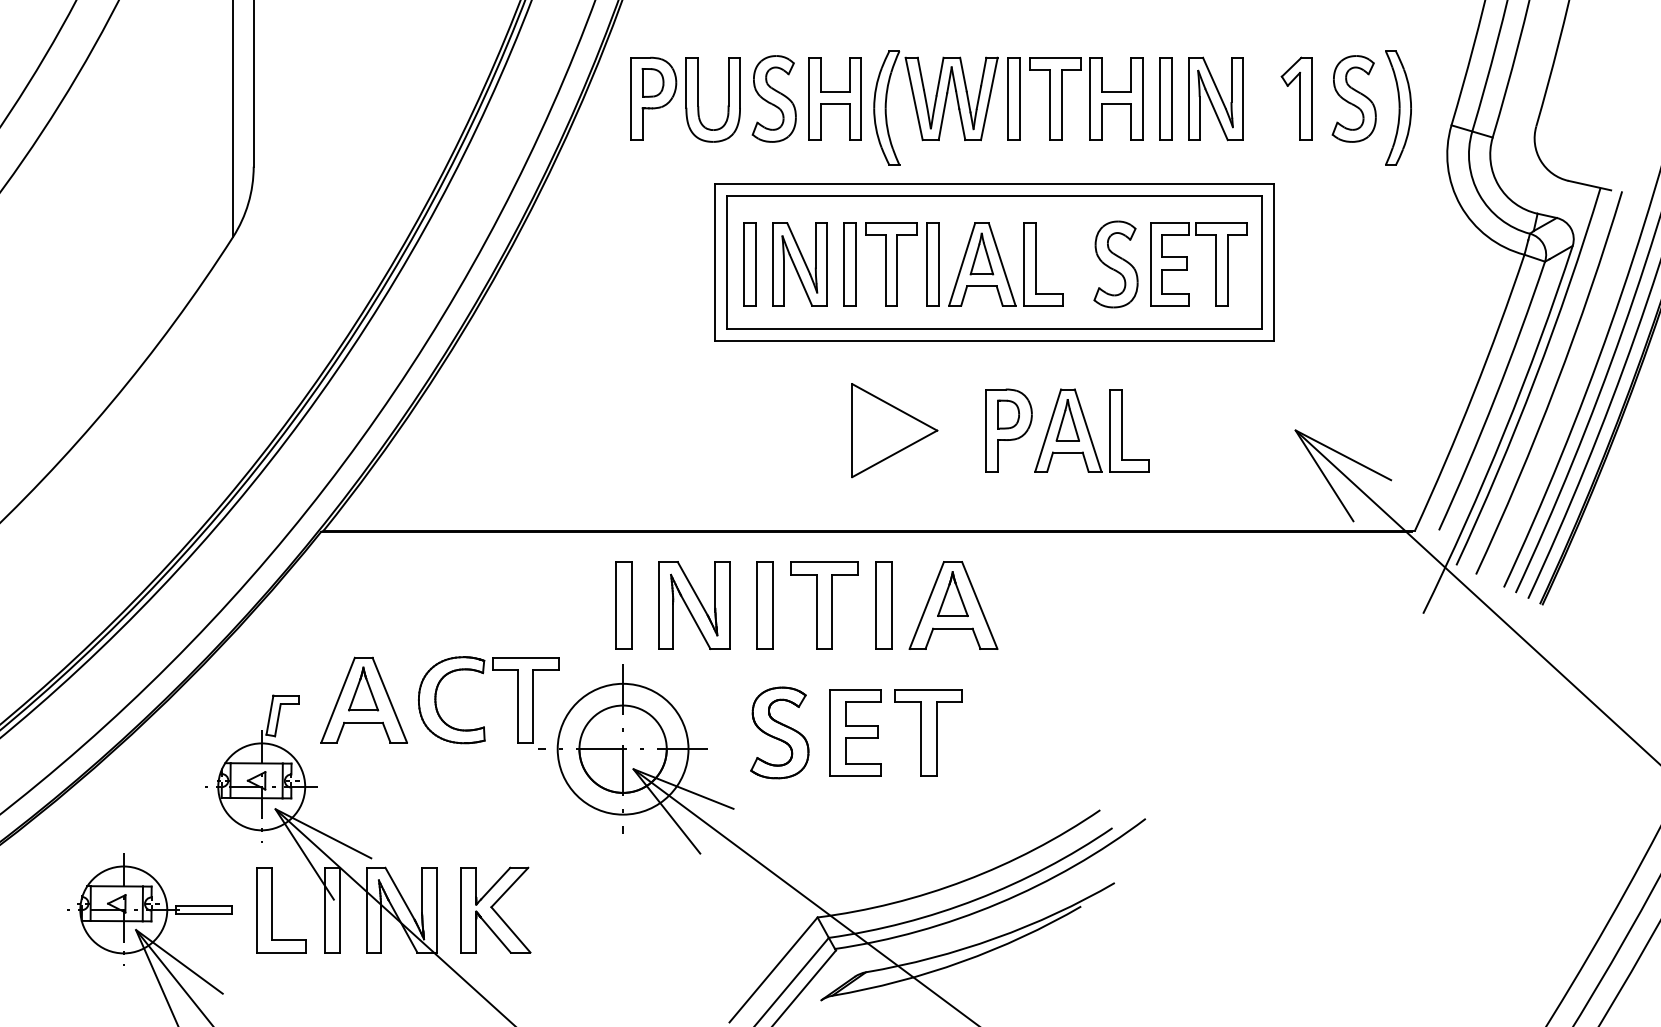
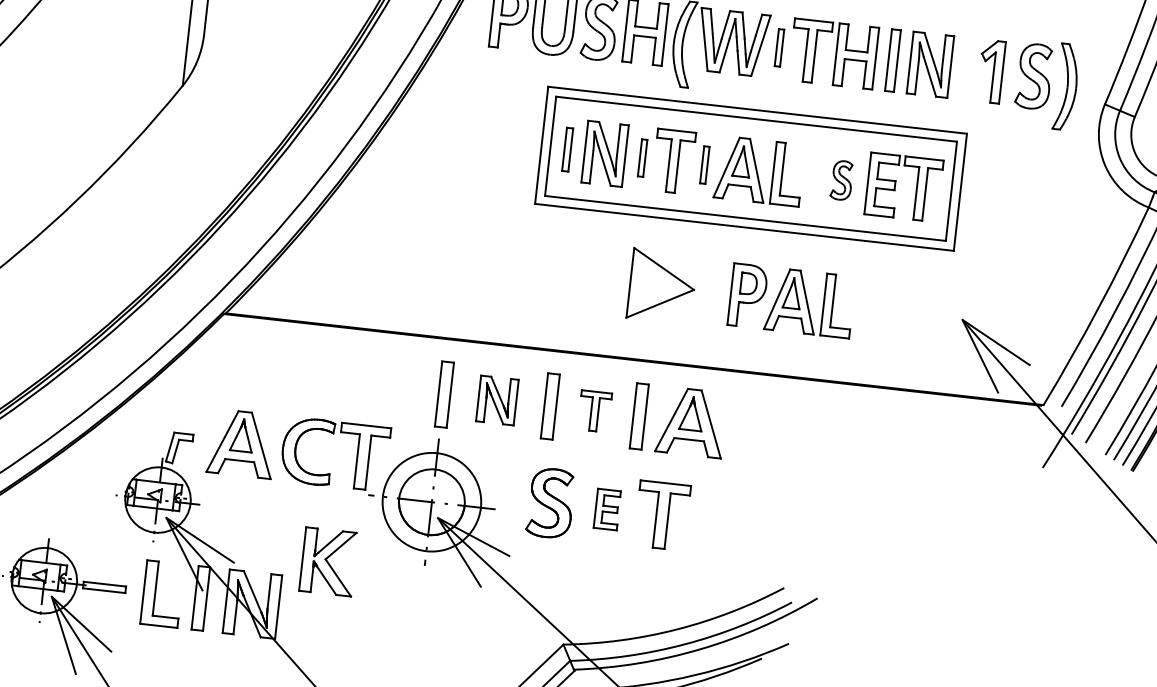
part: (1013, 98) -> (779, 47), size x0.6
part: (749, 264) -> (567, 149), size x0.7
part: (849, 264) -> (642, 158), size x0.6
part: (932, 264) -> (704, 165), size x0.6
part: (1115, 264) -> (841, 180), size x0.6
part: (694, 605) -> (497, 400), size x0.7
part: (824, 605) -> (594, 411), size x0.6
part: (855, 732) -> (607, 509), size x0.6
part: (495, 909) -> (328, 561), moved

